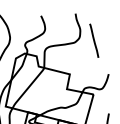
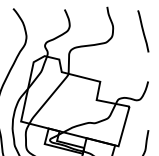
line: (94, 40) -> (143, 31), moved

